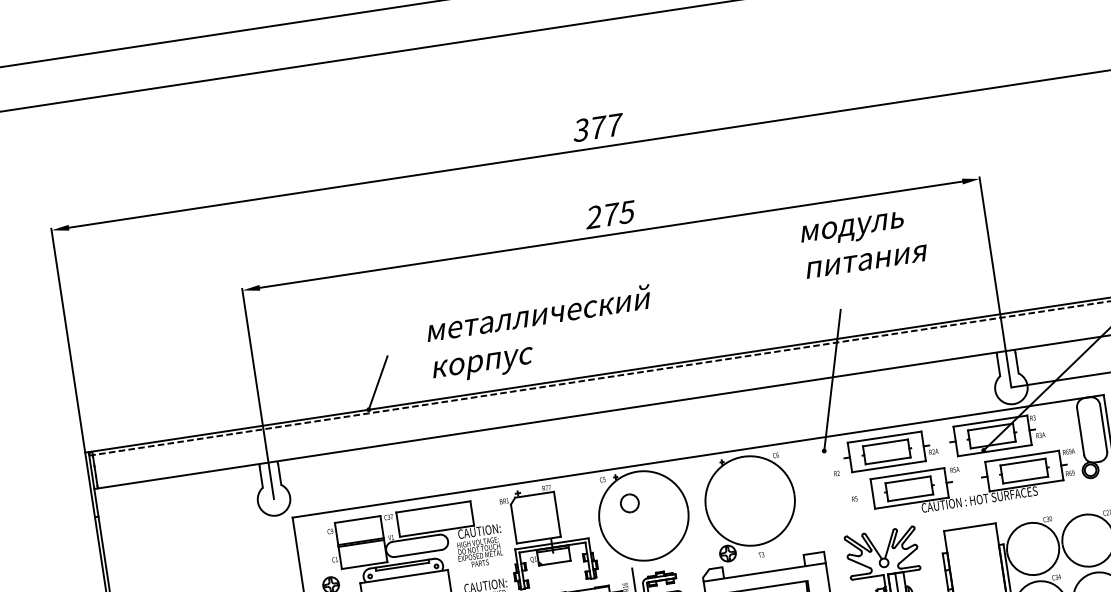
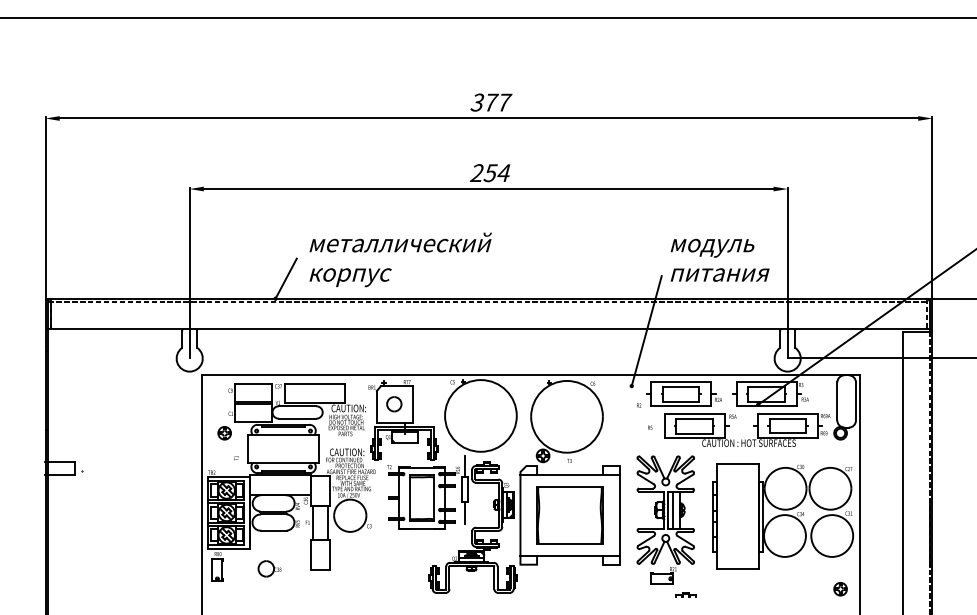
text: (619, 213) -> (497, 173), 275 -> 254
text: (863, 242) -> (719, 259), moved
text: (541, 334) -> (400, 259), moved
part: (630, 503) -> (394, 404), moved

